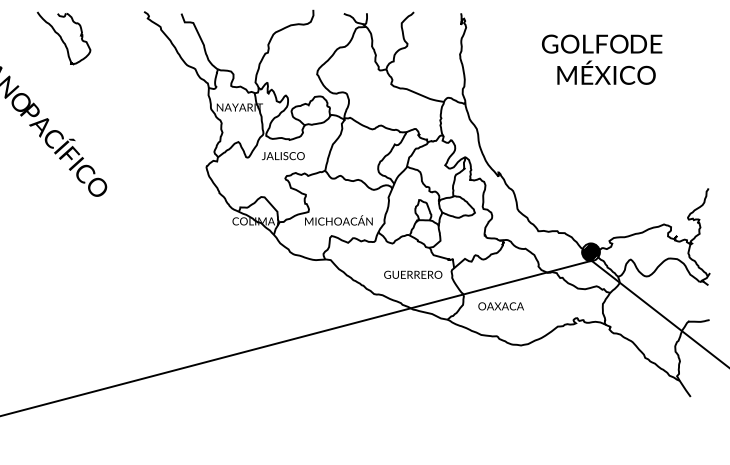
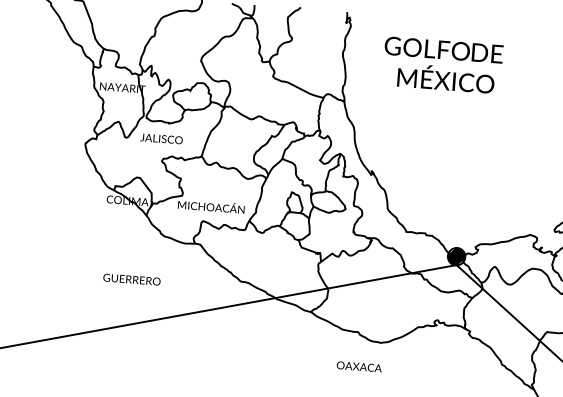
text: (602, 59) -> (443, 65), moved
text: (413, 274) -> (132, 279), moved
text: (500, 306) -> (358, 366), moved

